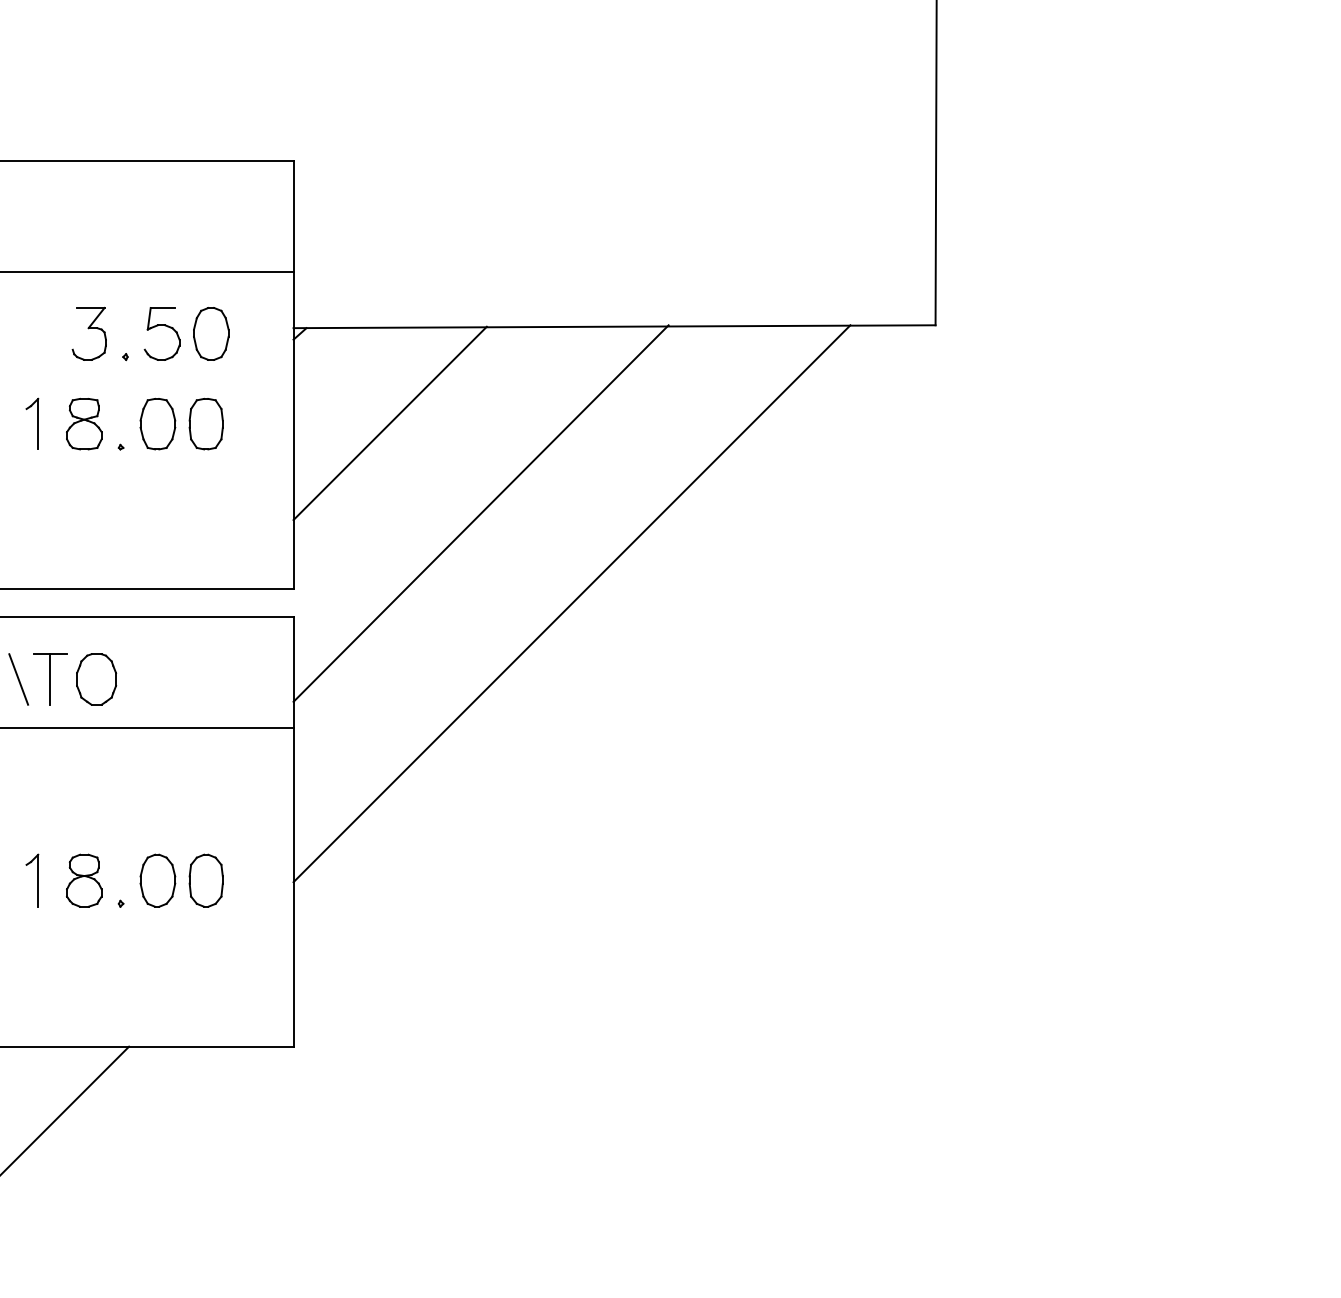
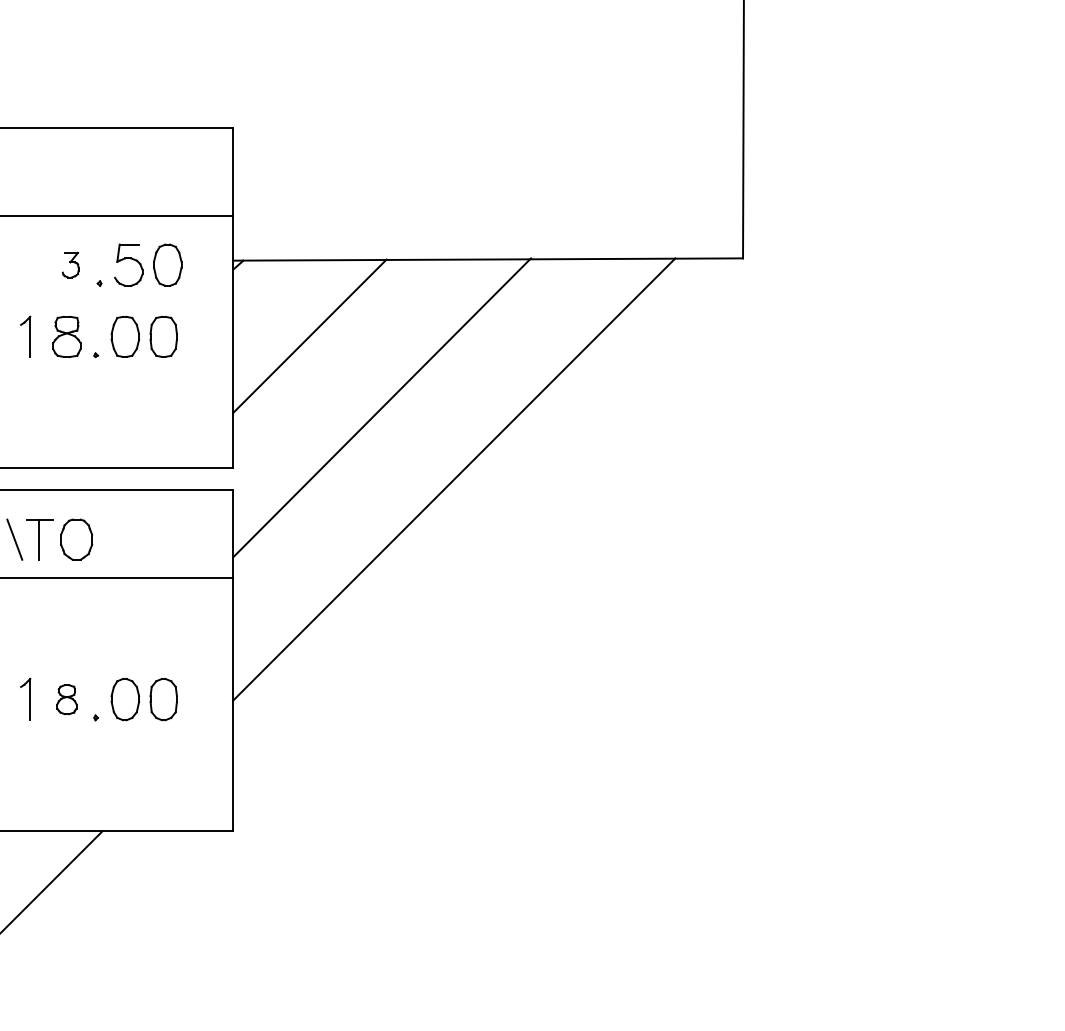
part: (88, 332) -> (70, 264), size x0.6
part: (83, 880) -> (66, 699), size x0.7

